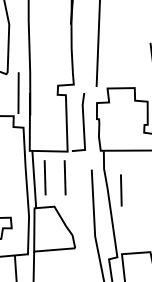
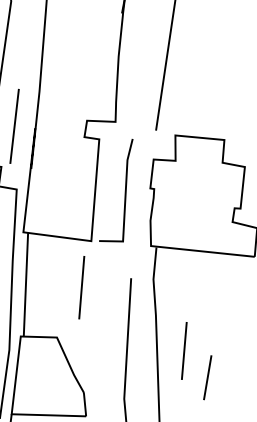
line: (44, 177) -> (44, 283), removed
line: (121, 190) -> (184, 351), moved
line: (139, 219) -> (207, 377), added

